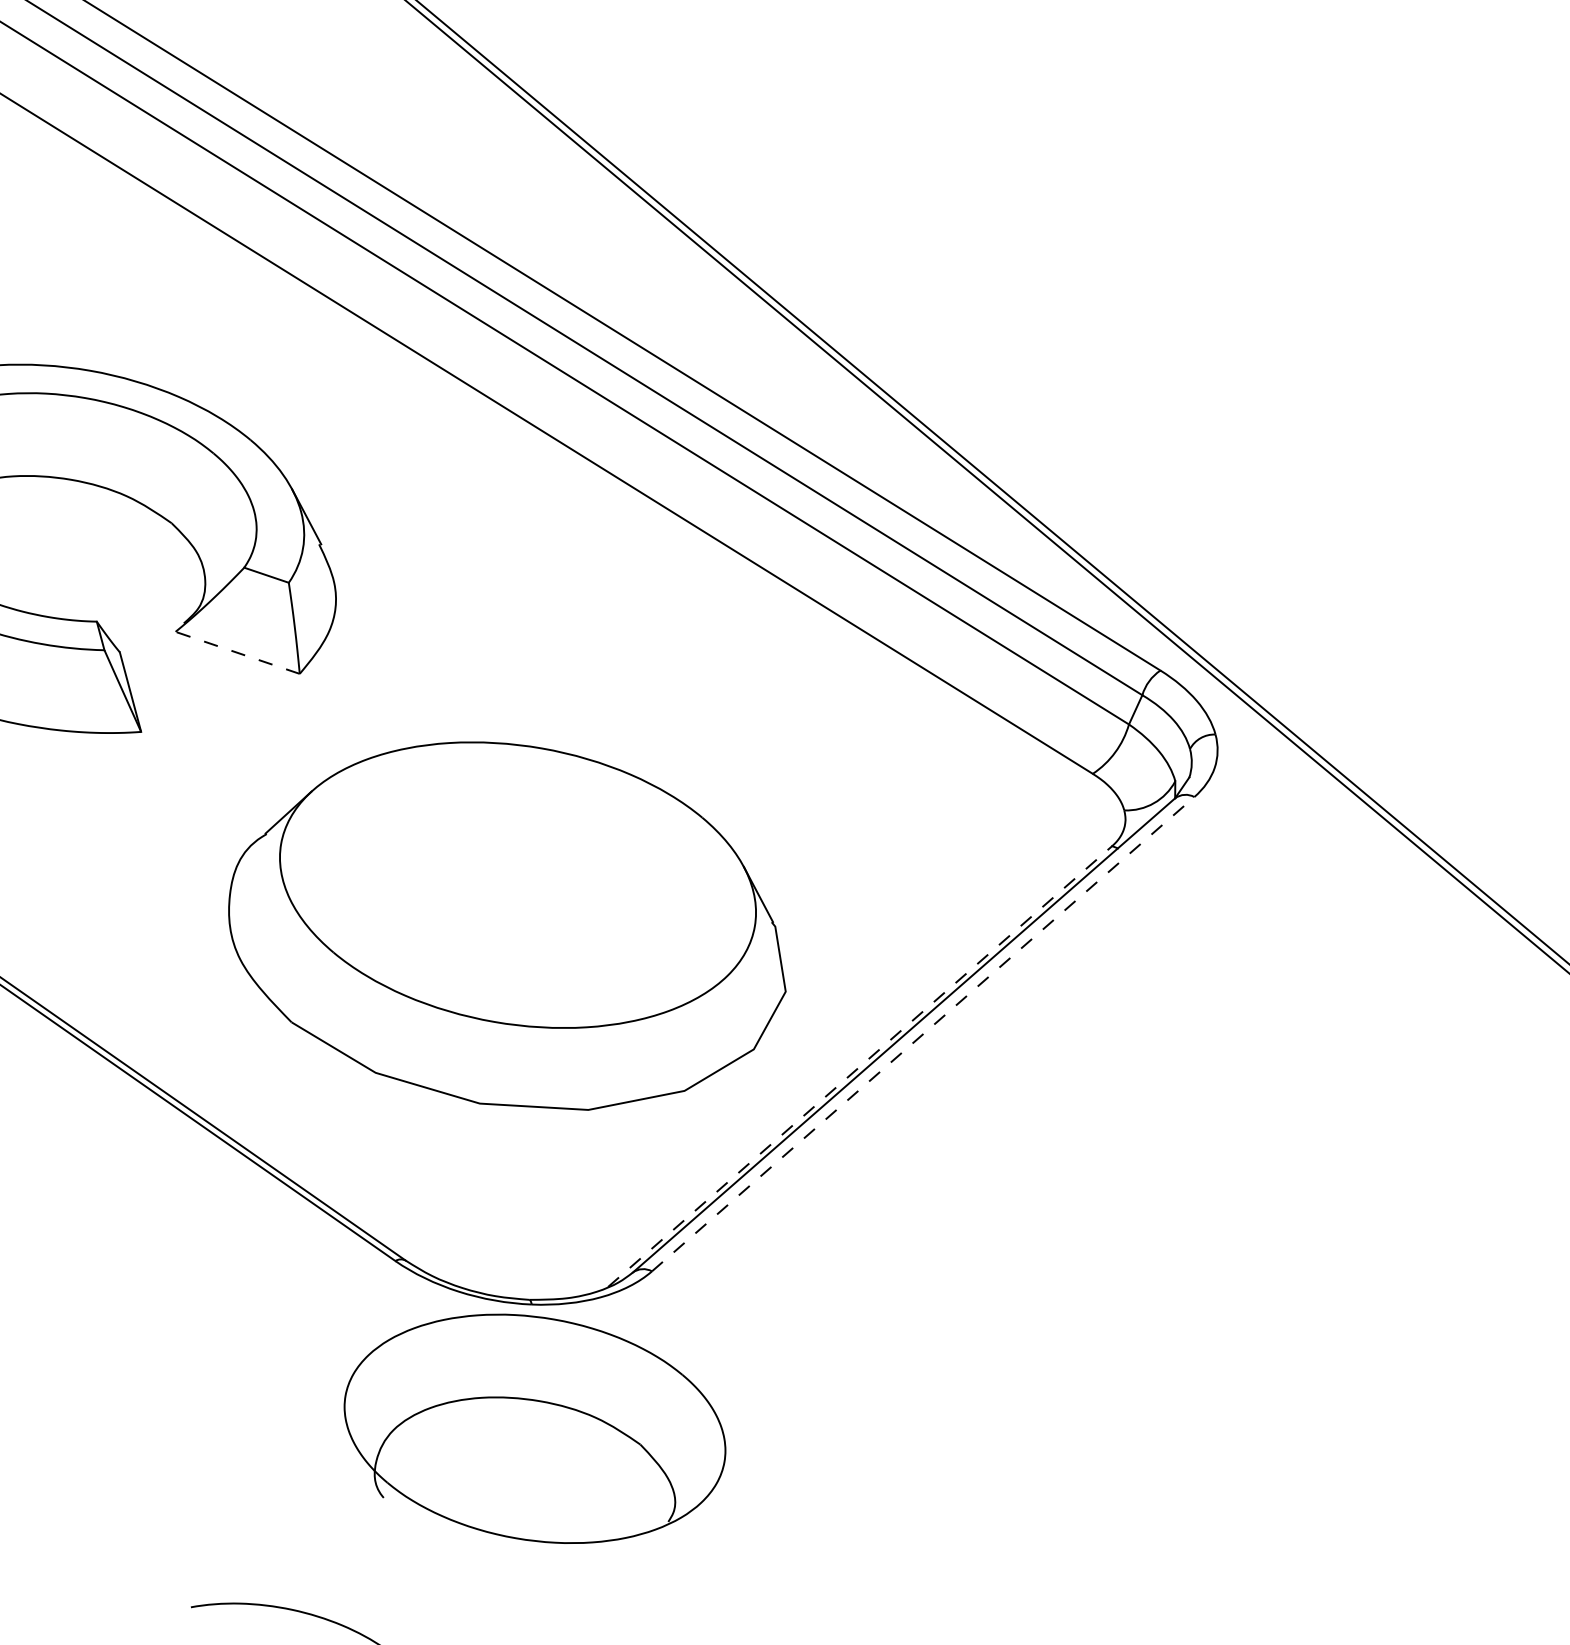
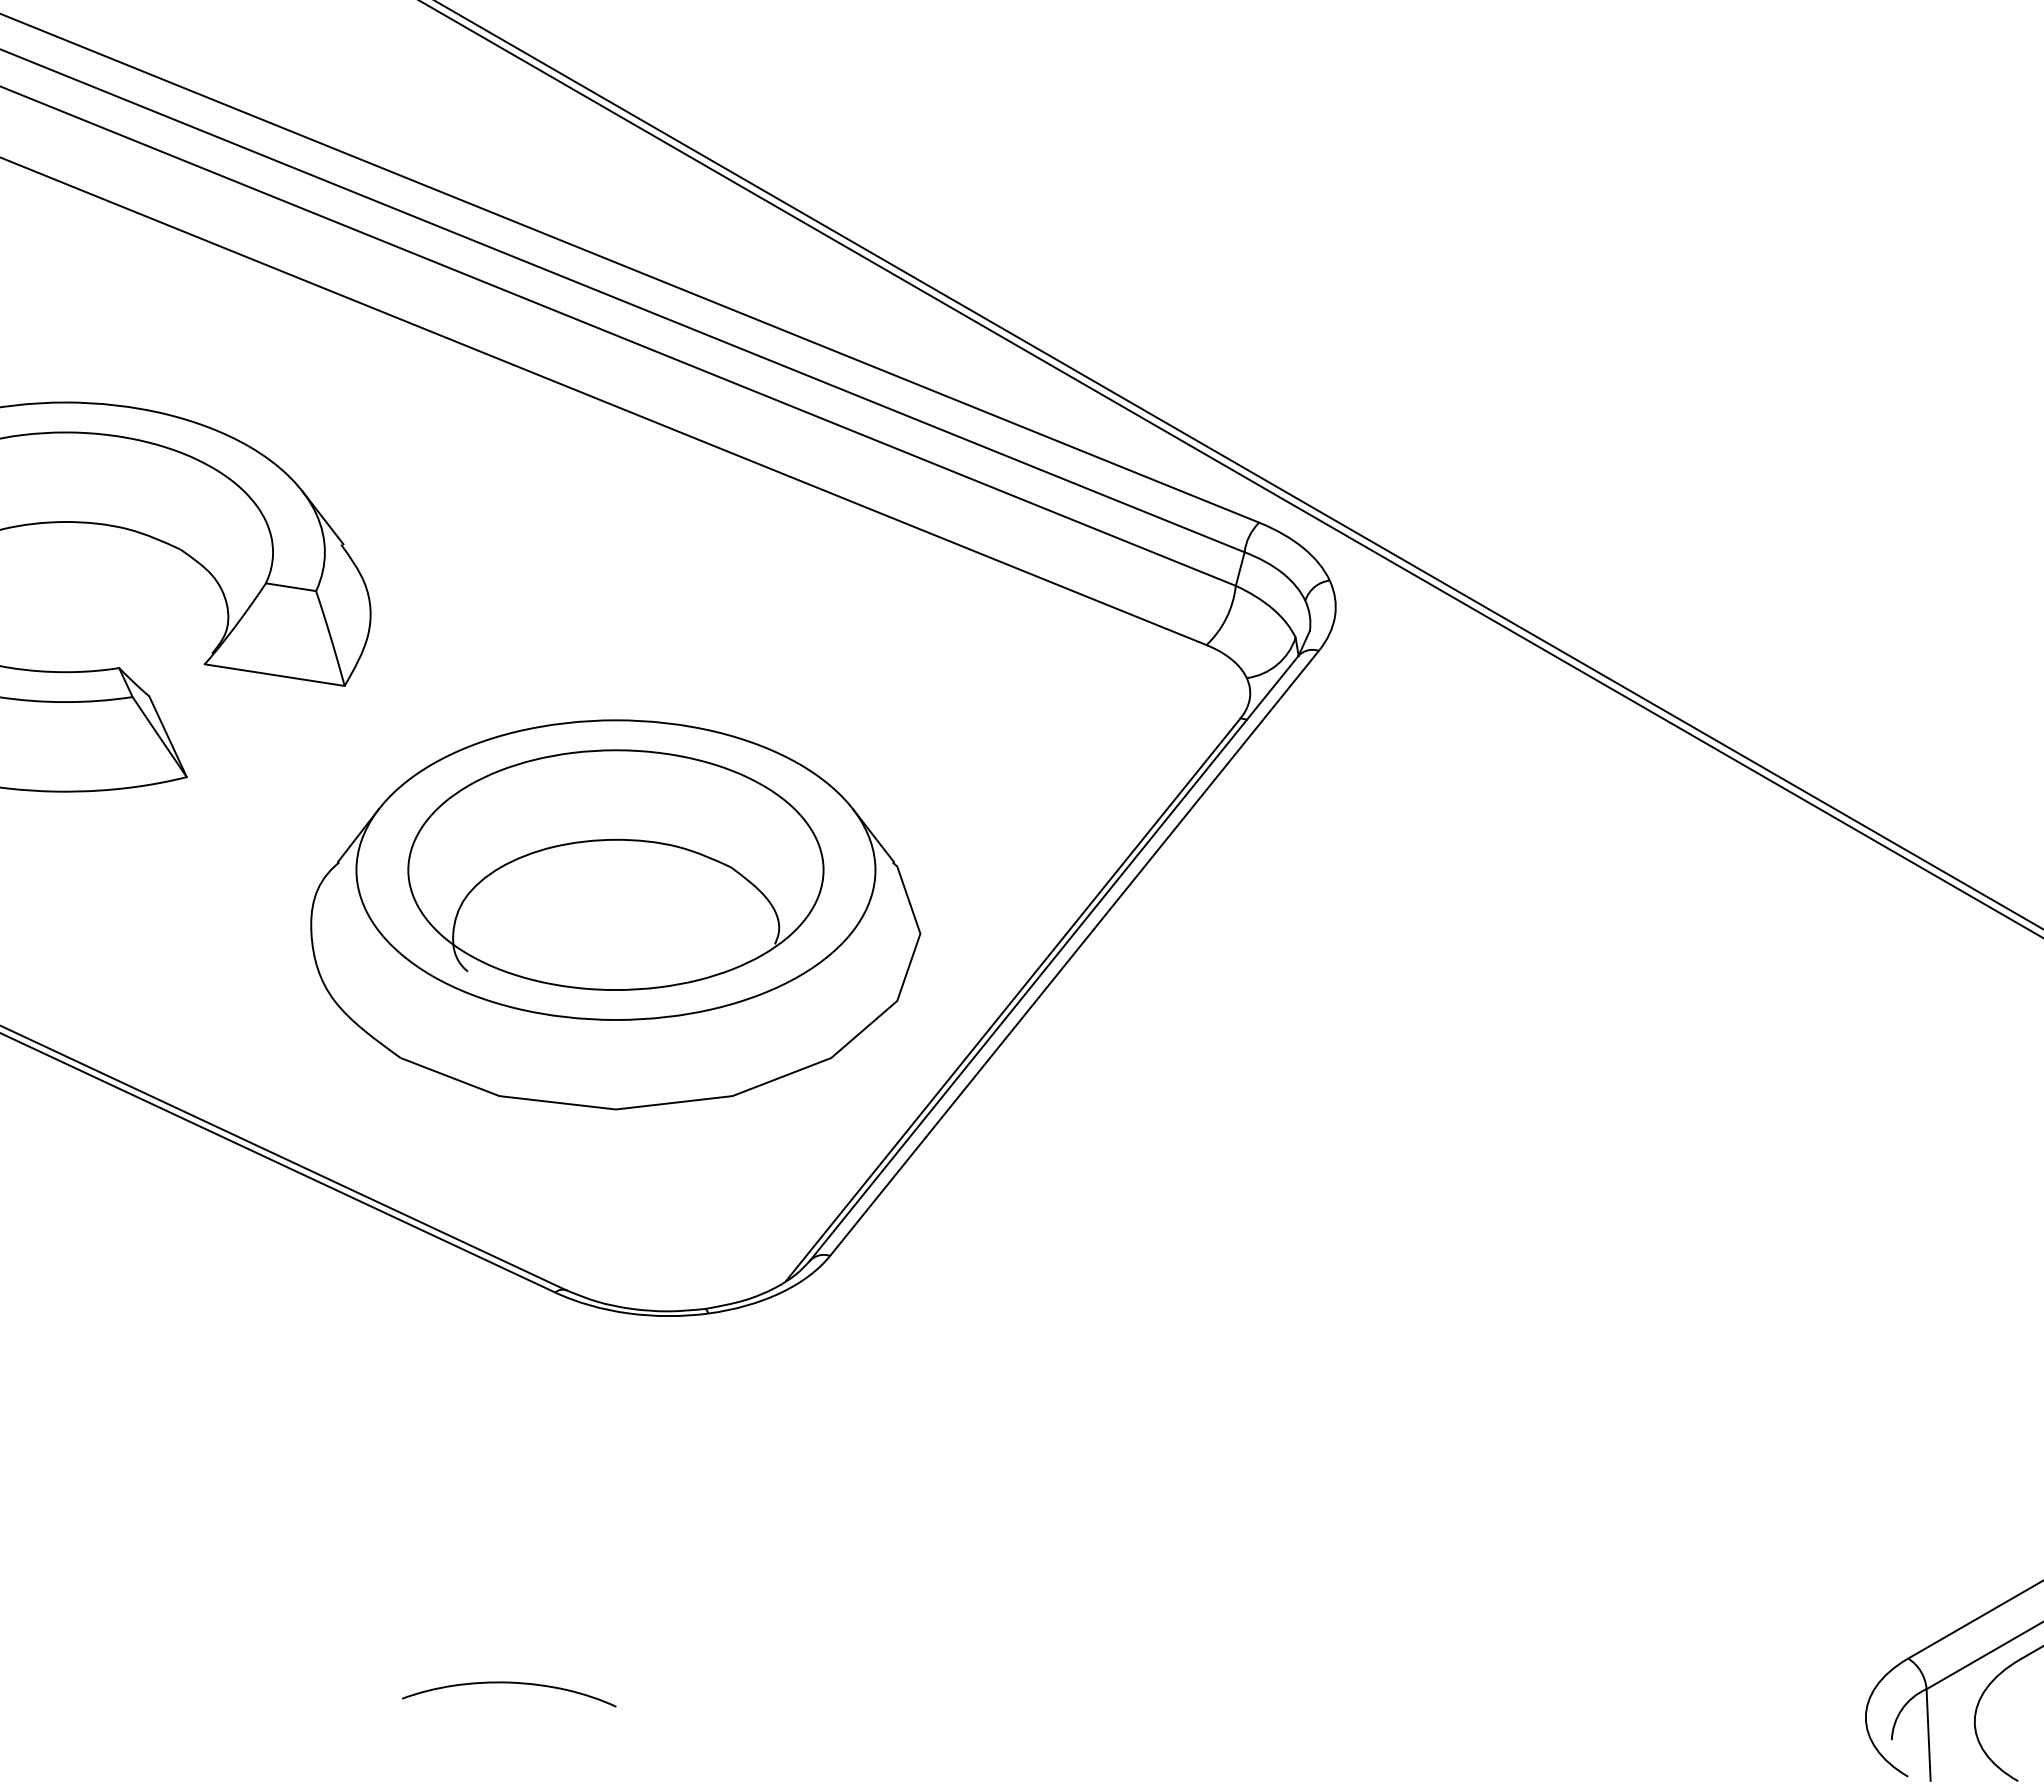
line: (237, 653) -> (274, 675), dashed -> solid
line: (923, 1034) -> (1074, 953), dashed -> solid
line: (860, 1066) -> (1013, 999), dashed -> solid
part: (534, 1428) -> (615, 869), moved

